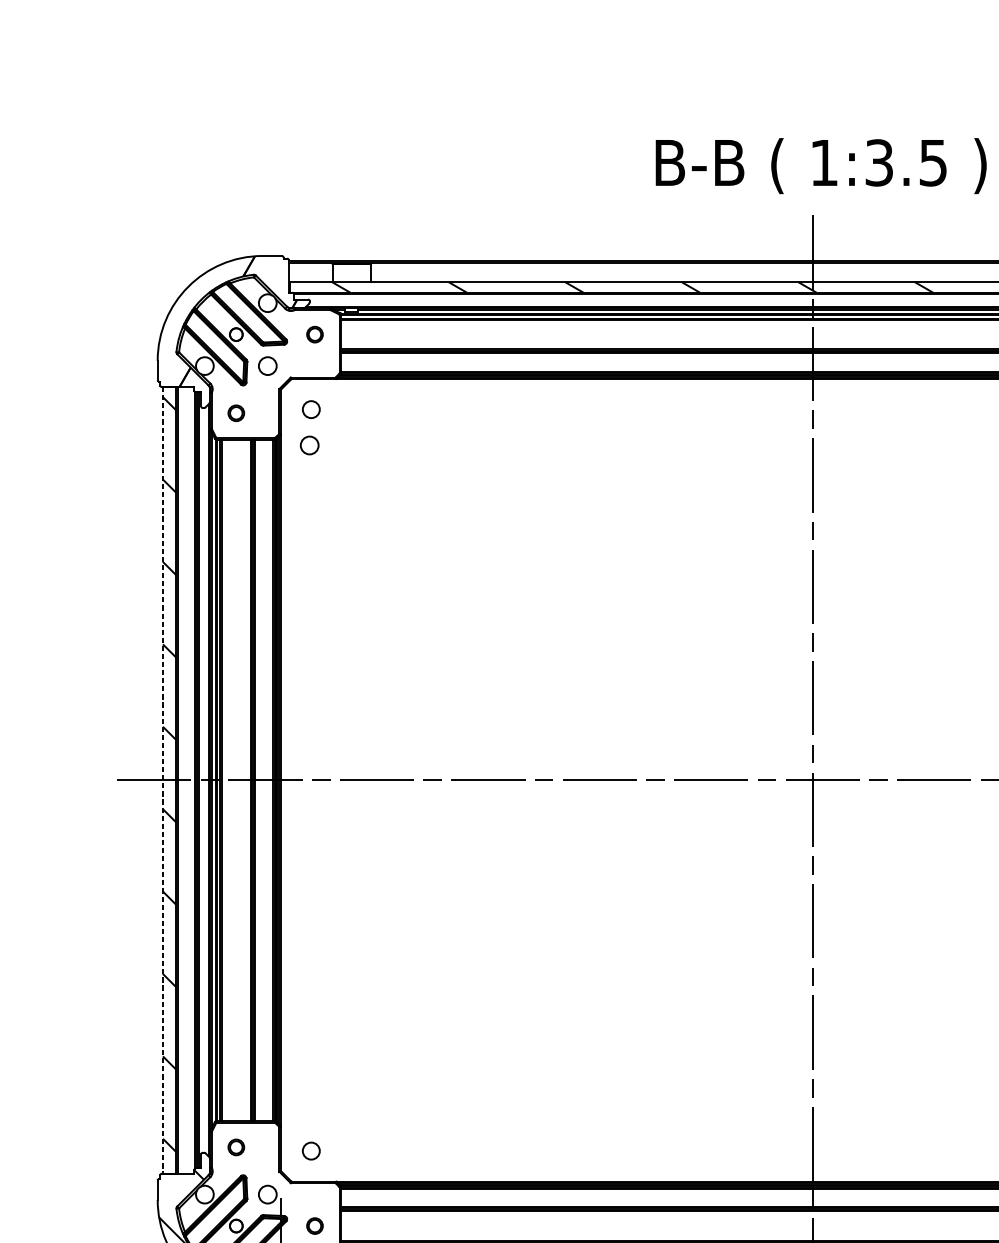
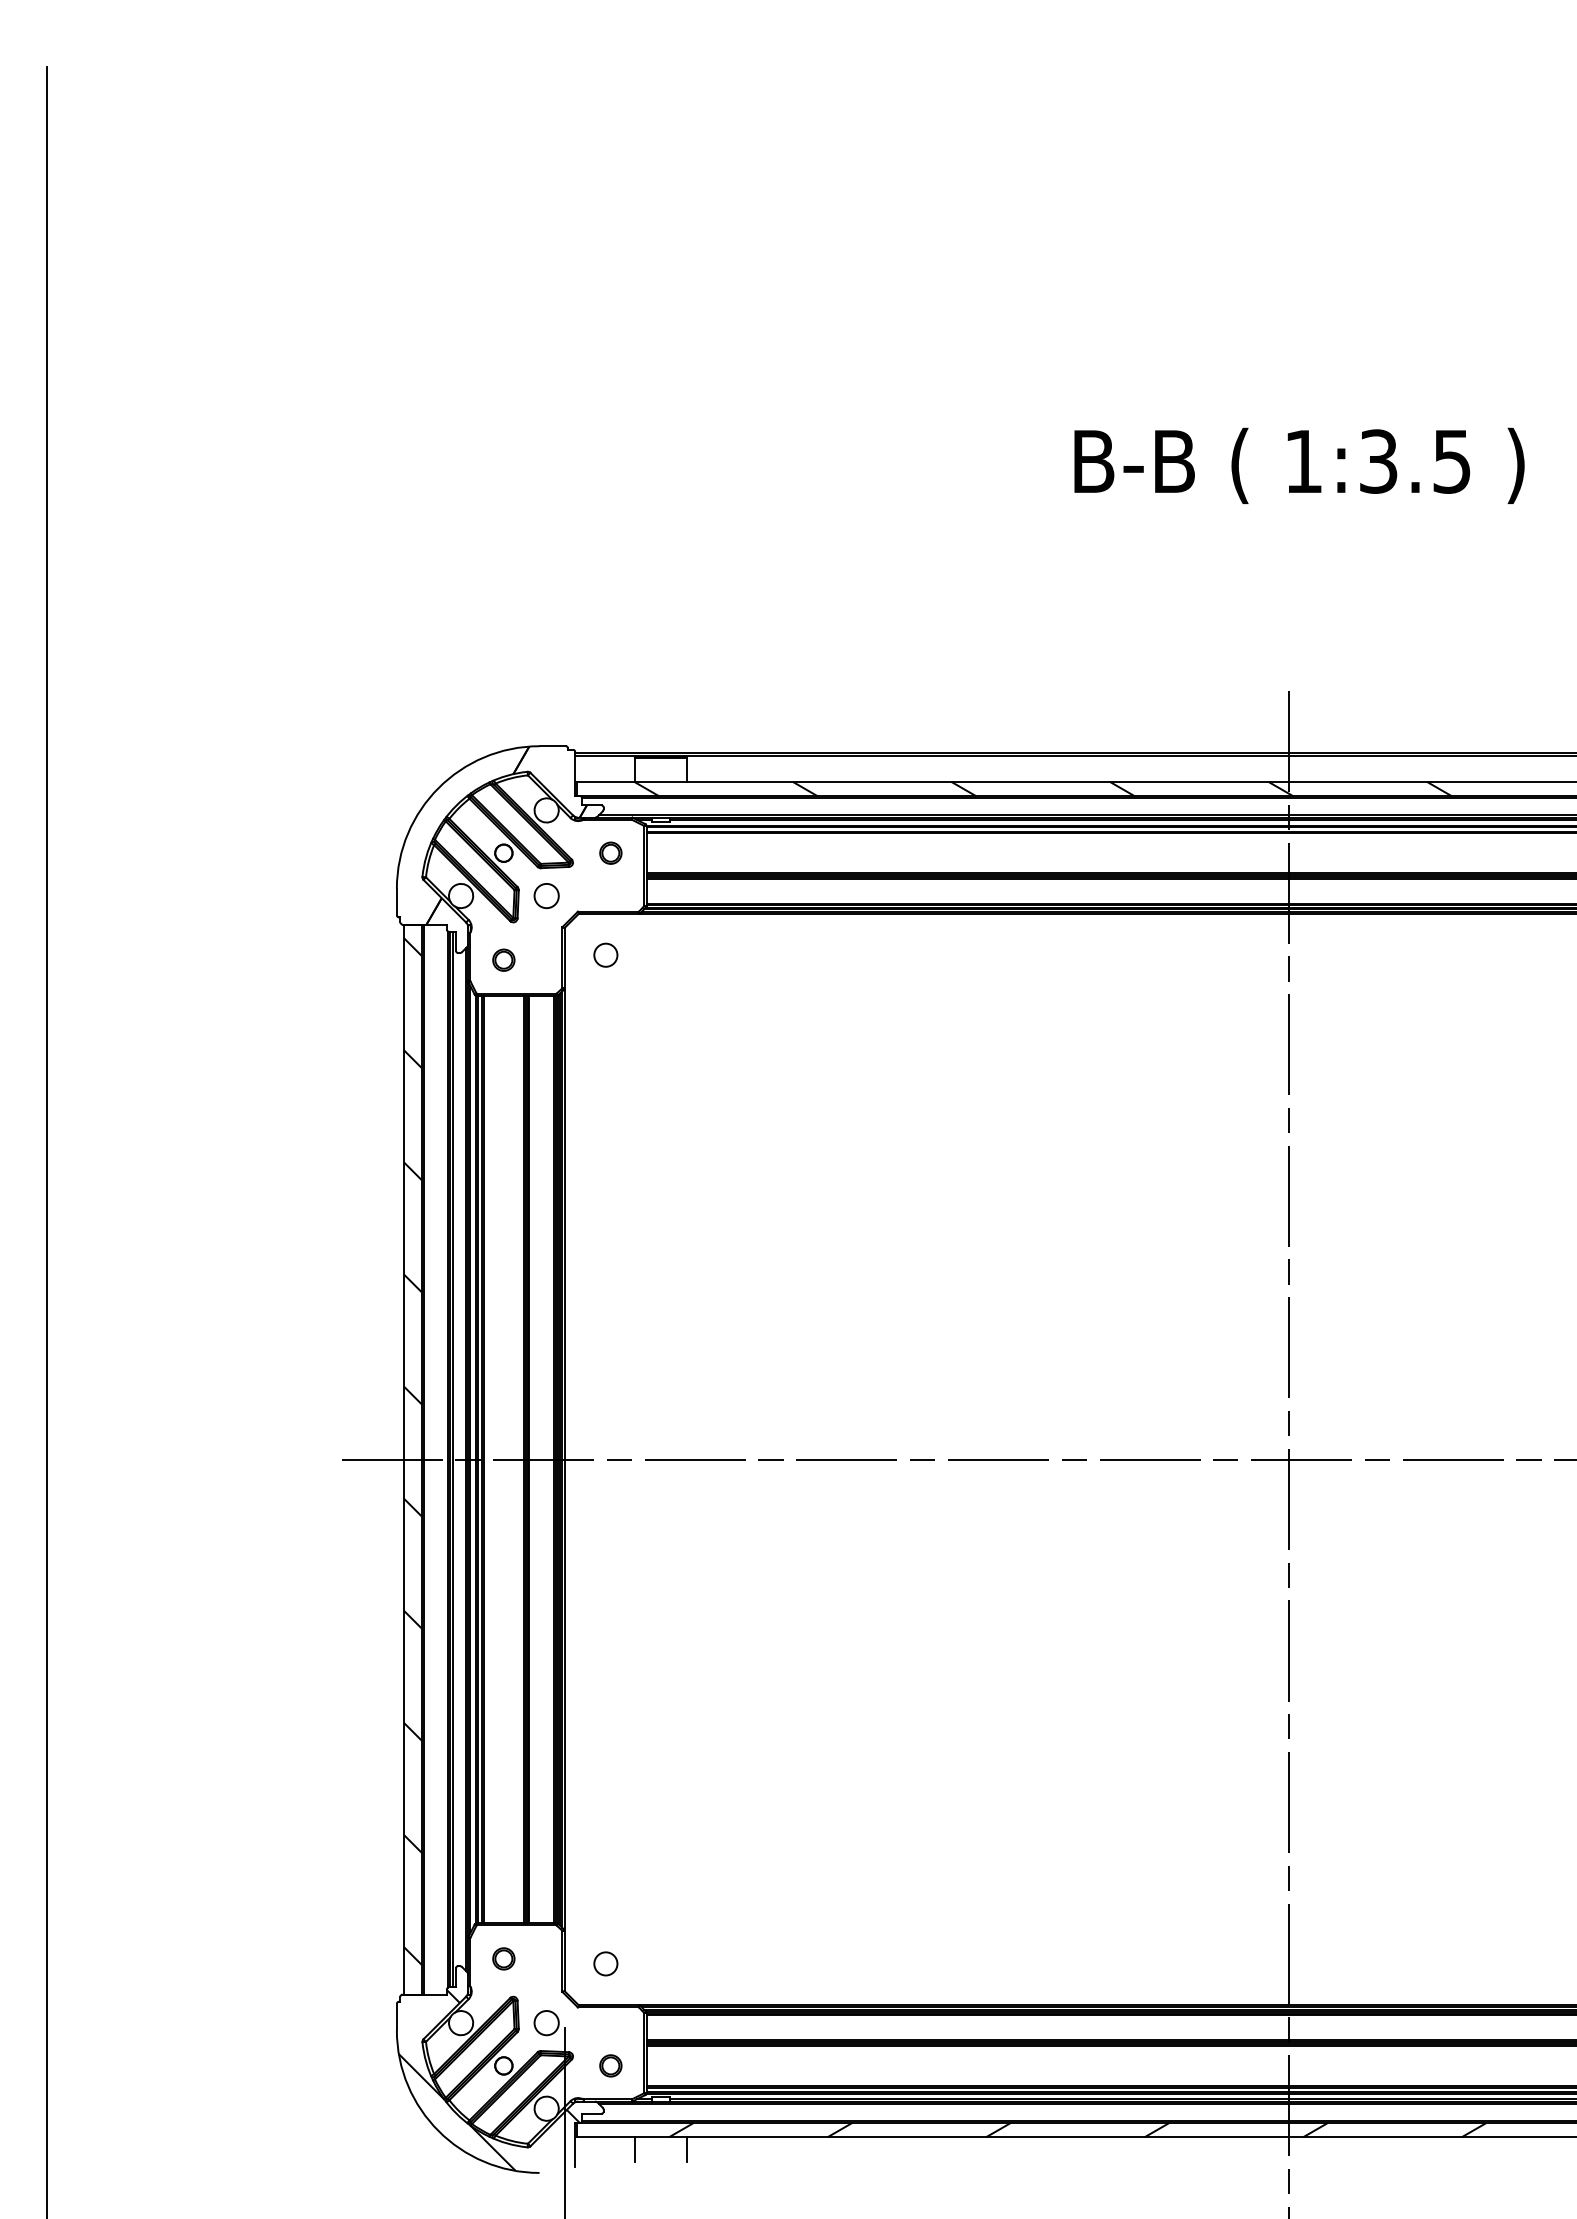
text: (821, 165) -> (1299, 465), moved
circle: (309, 445) -> (603, 1004), removed
line: (163, 781) -> (404, 1460), dashed -> solid

